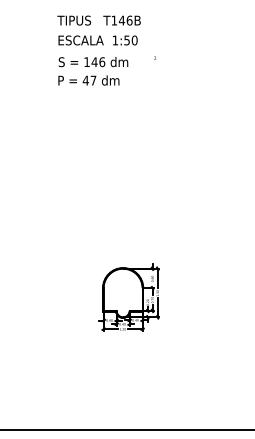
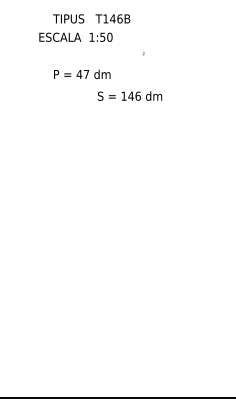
text: (97, 40) -> (75, 37), moved
text: (93, 62) -> (130, 96), moved
part: (128, 297) -> (118, 275), removed

